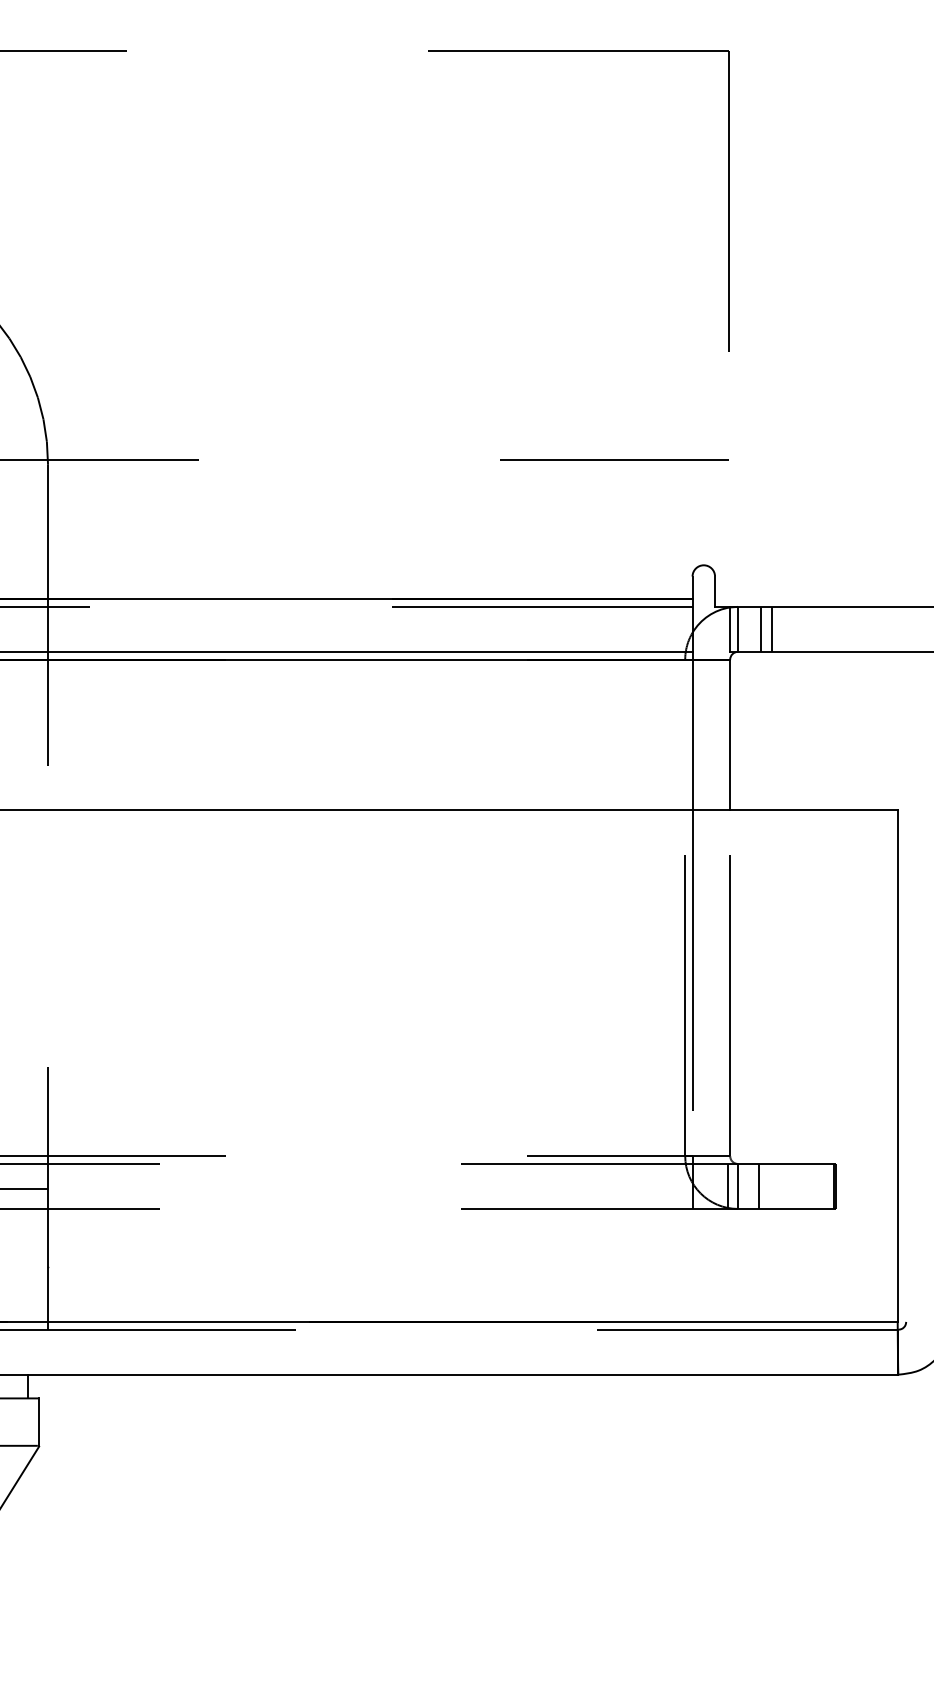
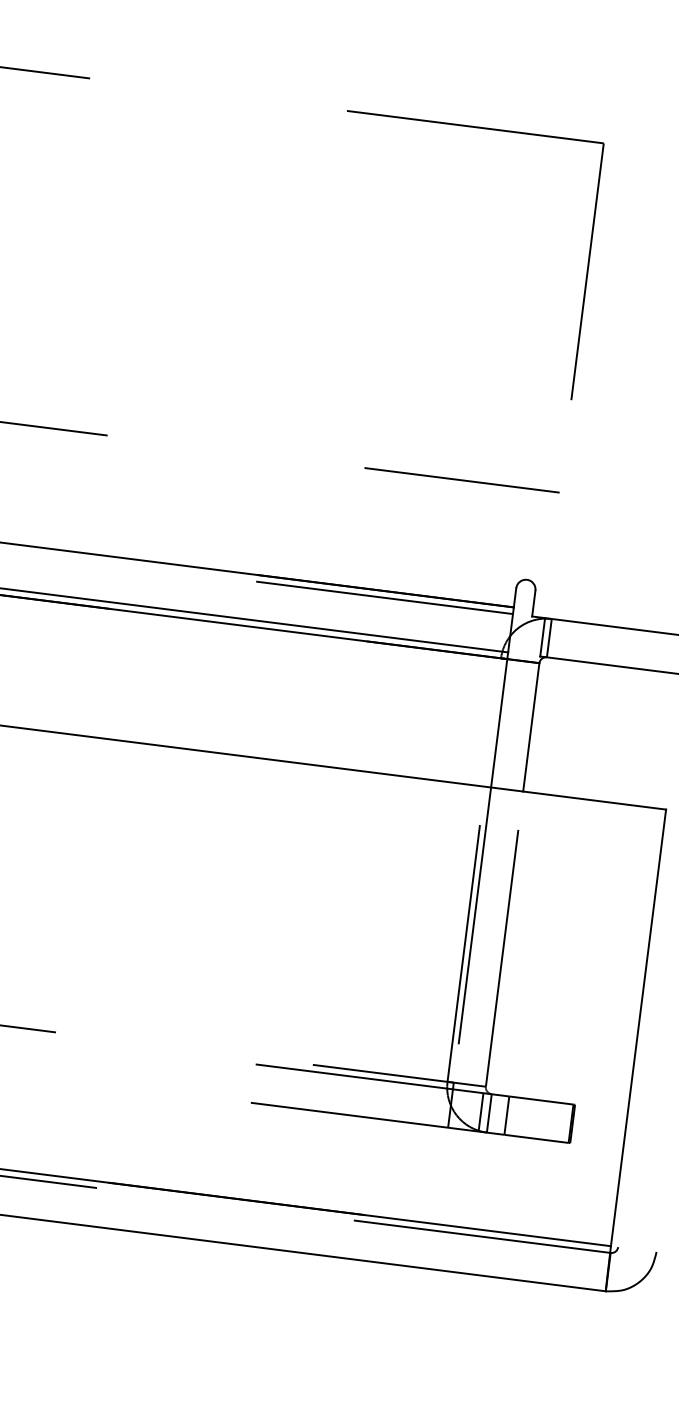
line: (760, 628) -> (568, 639), removed
line: (771, 628) -> (578, 641), removed

